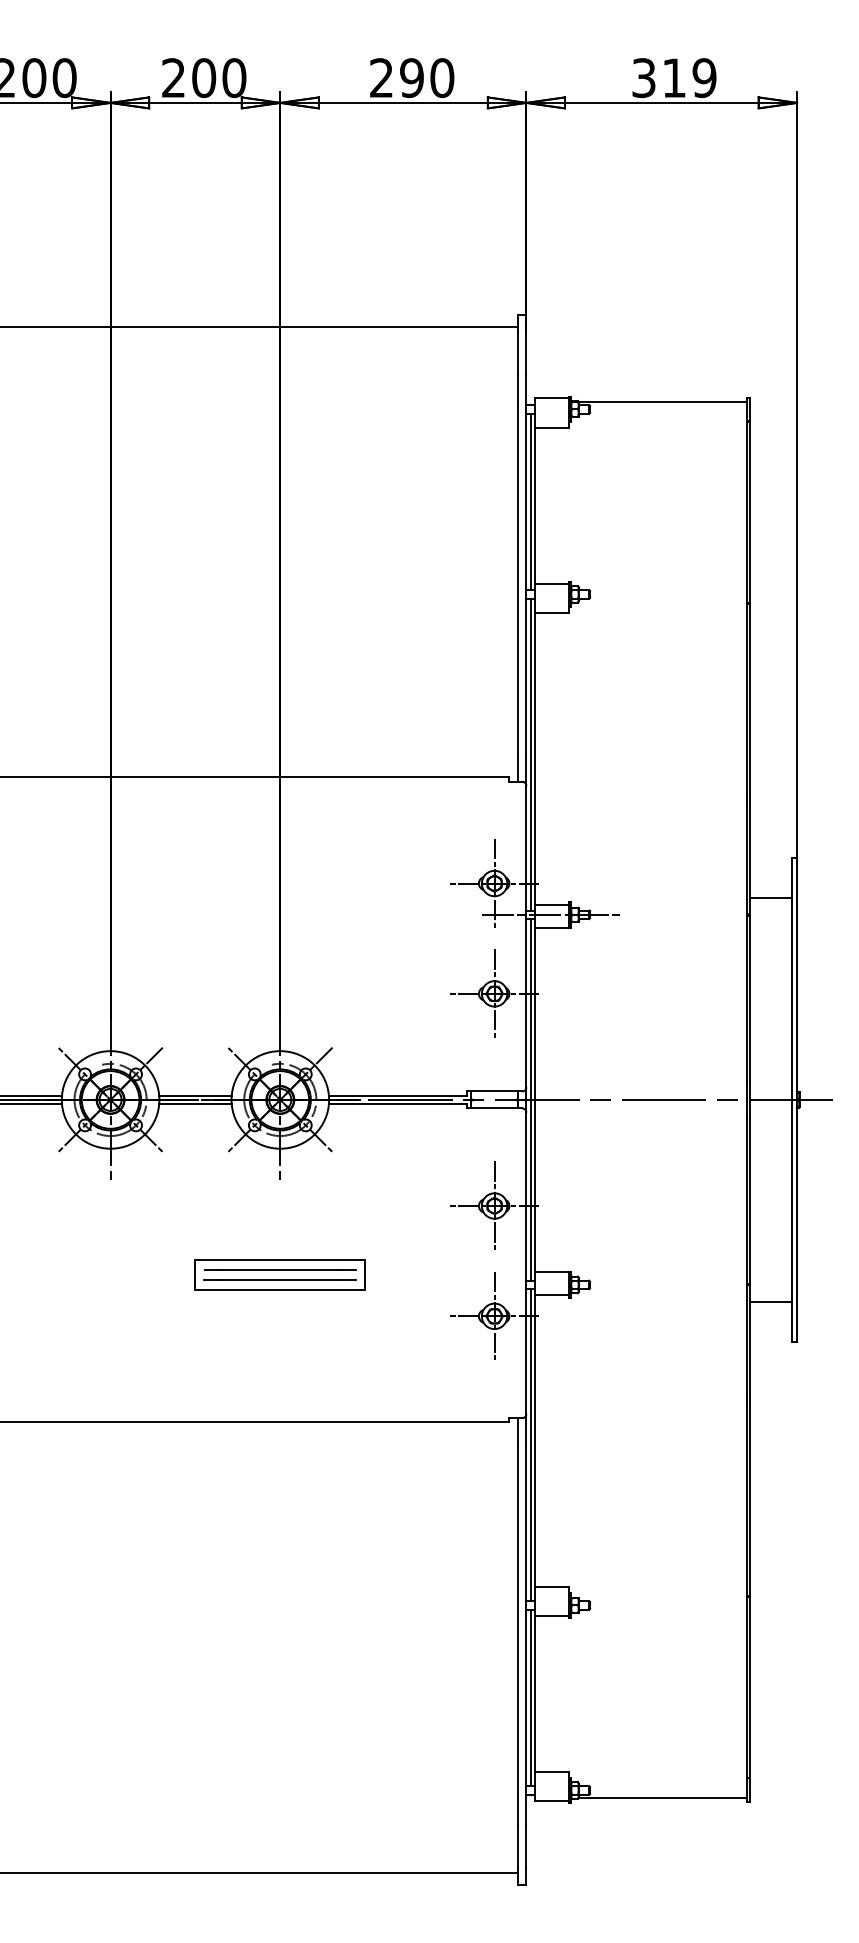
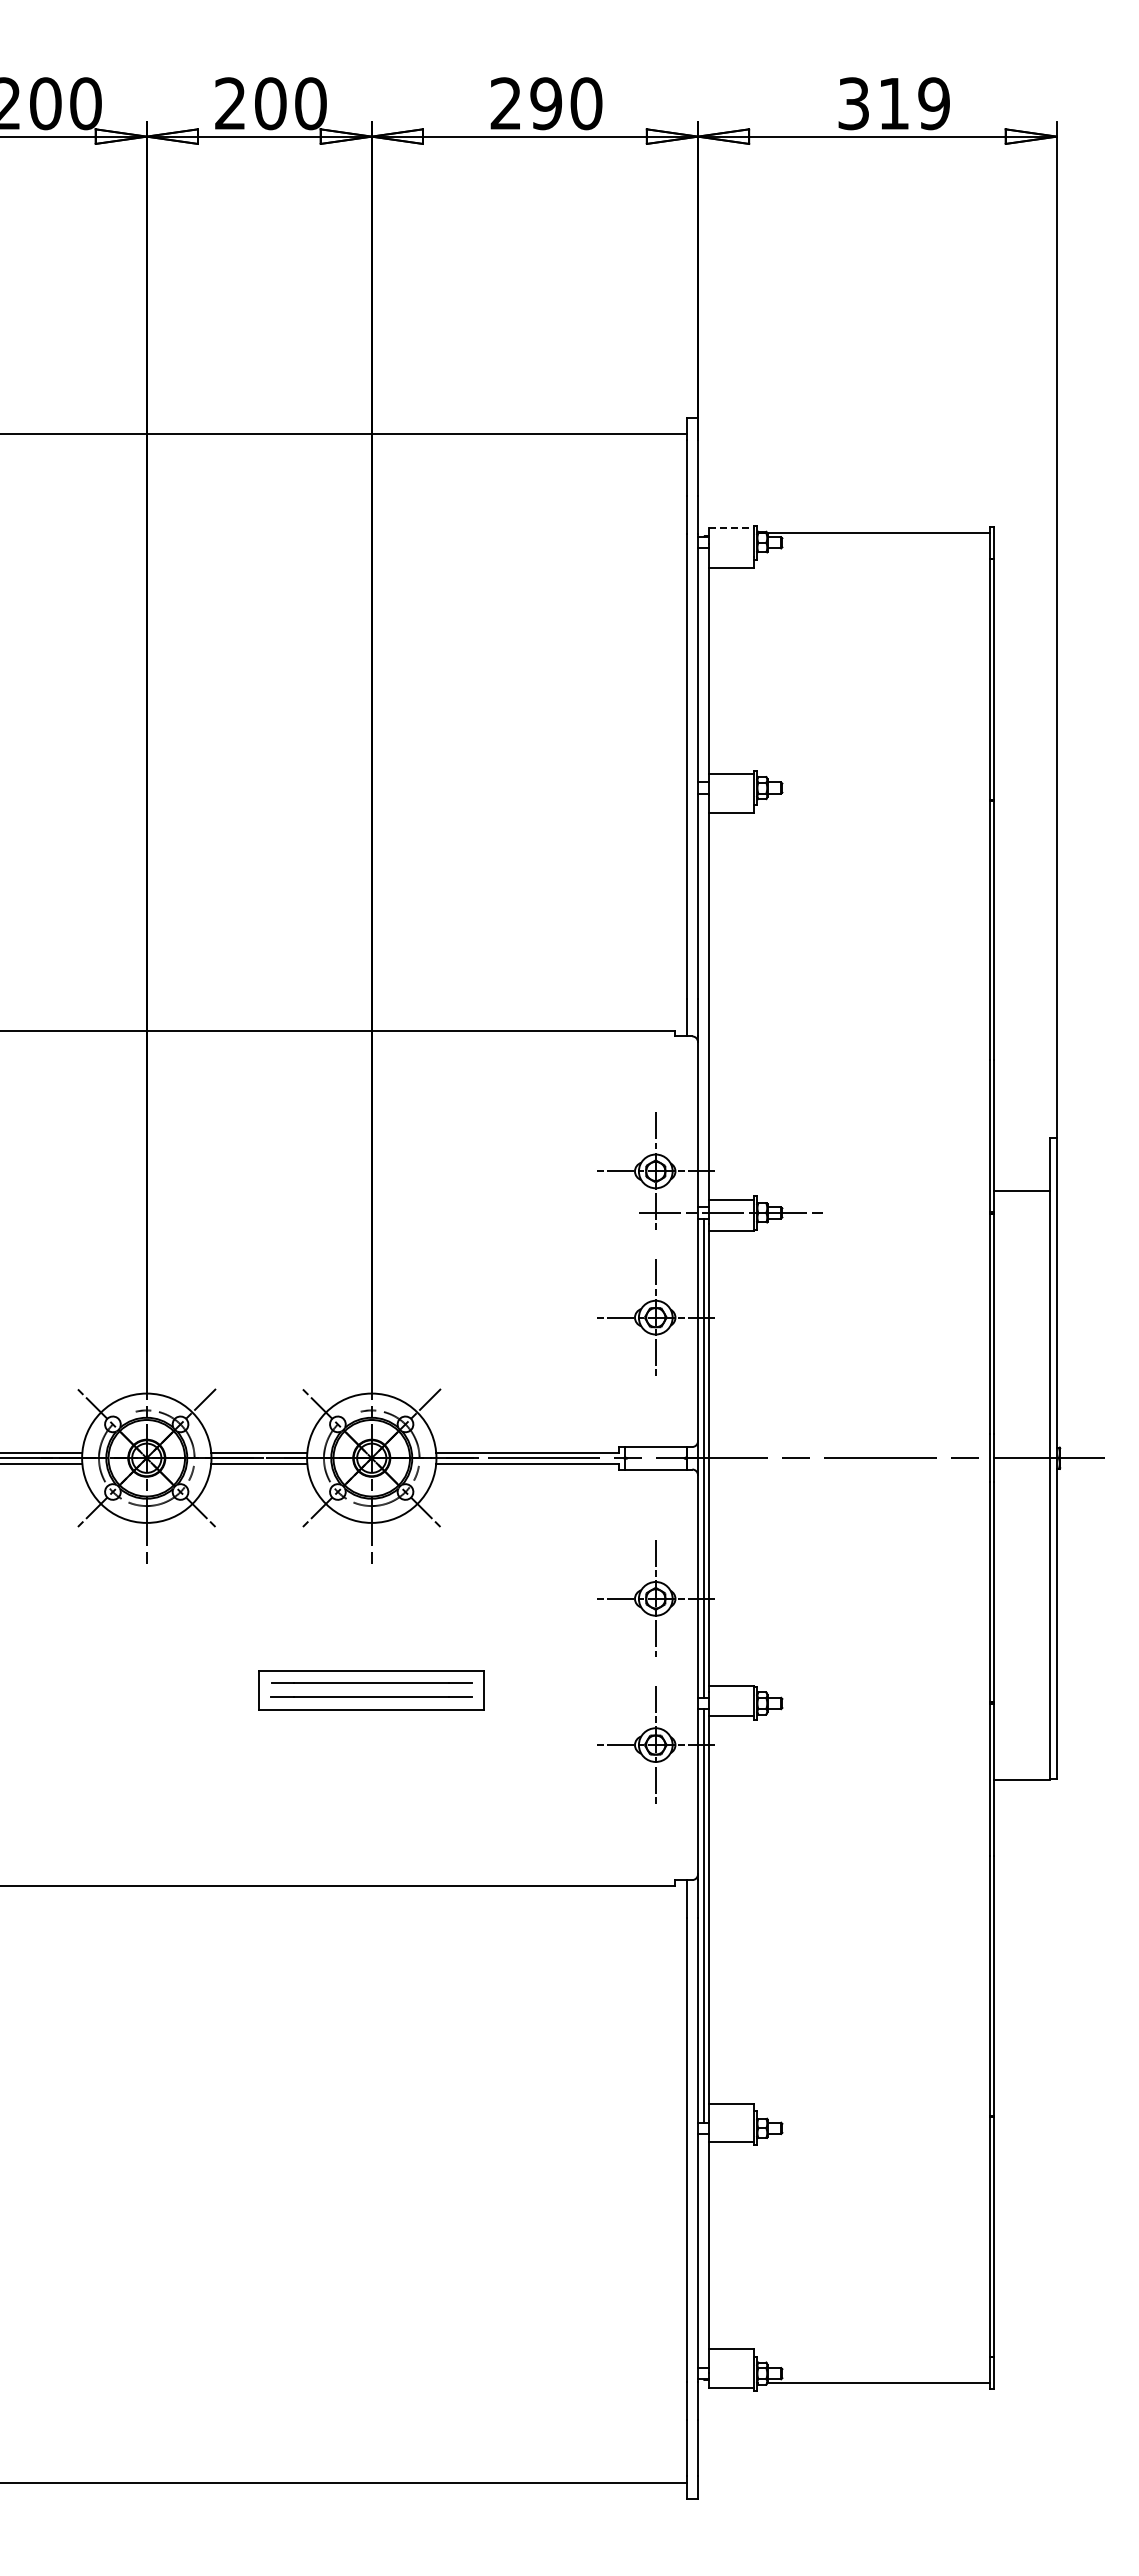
line: (552, 398) -> (732, 528), solid -> dashed
line: (530, 501) -> (703, 665), removed
line: (530, 754) -> (703, 1000), removed
line: (770, 1301) -> (1021, 1779), moved
line: (530, 1697) -> (703, 2250), removed

